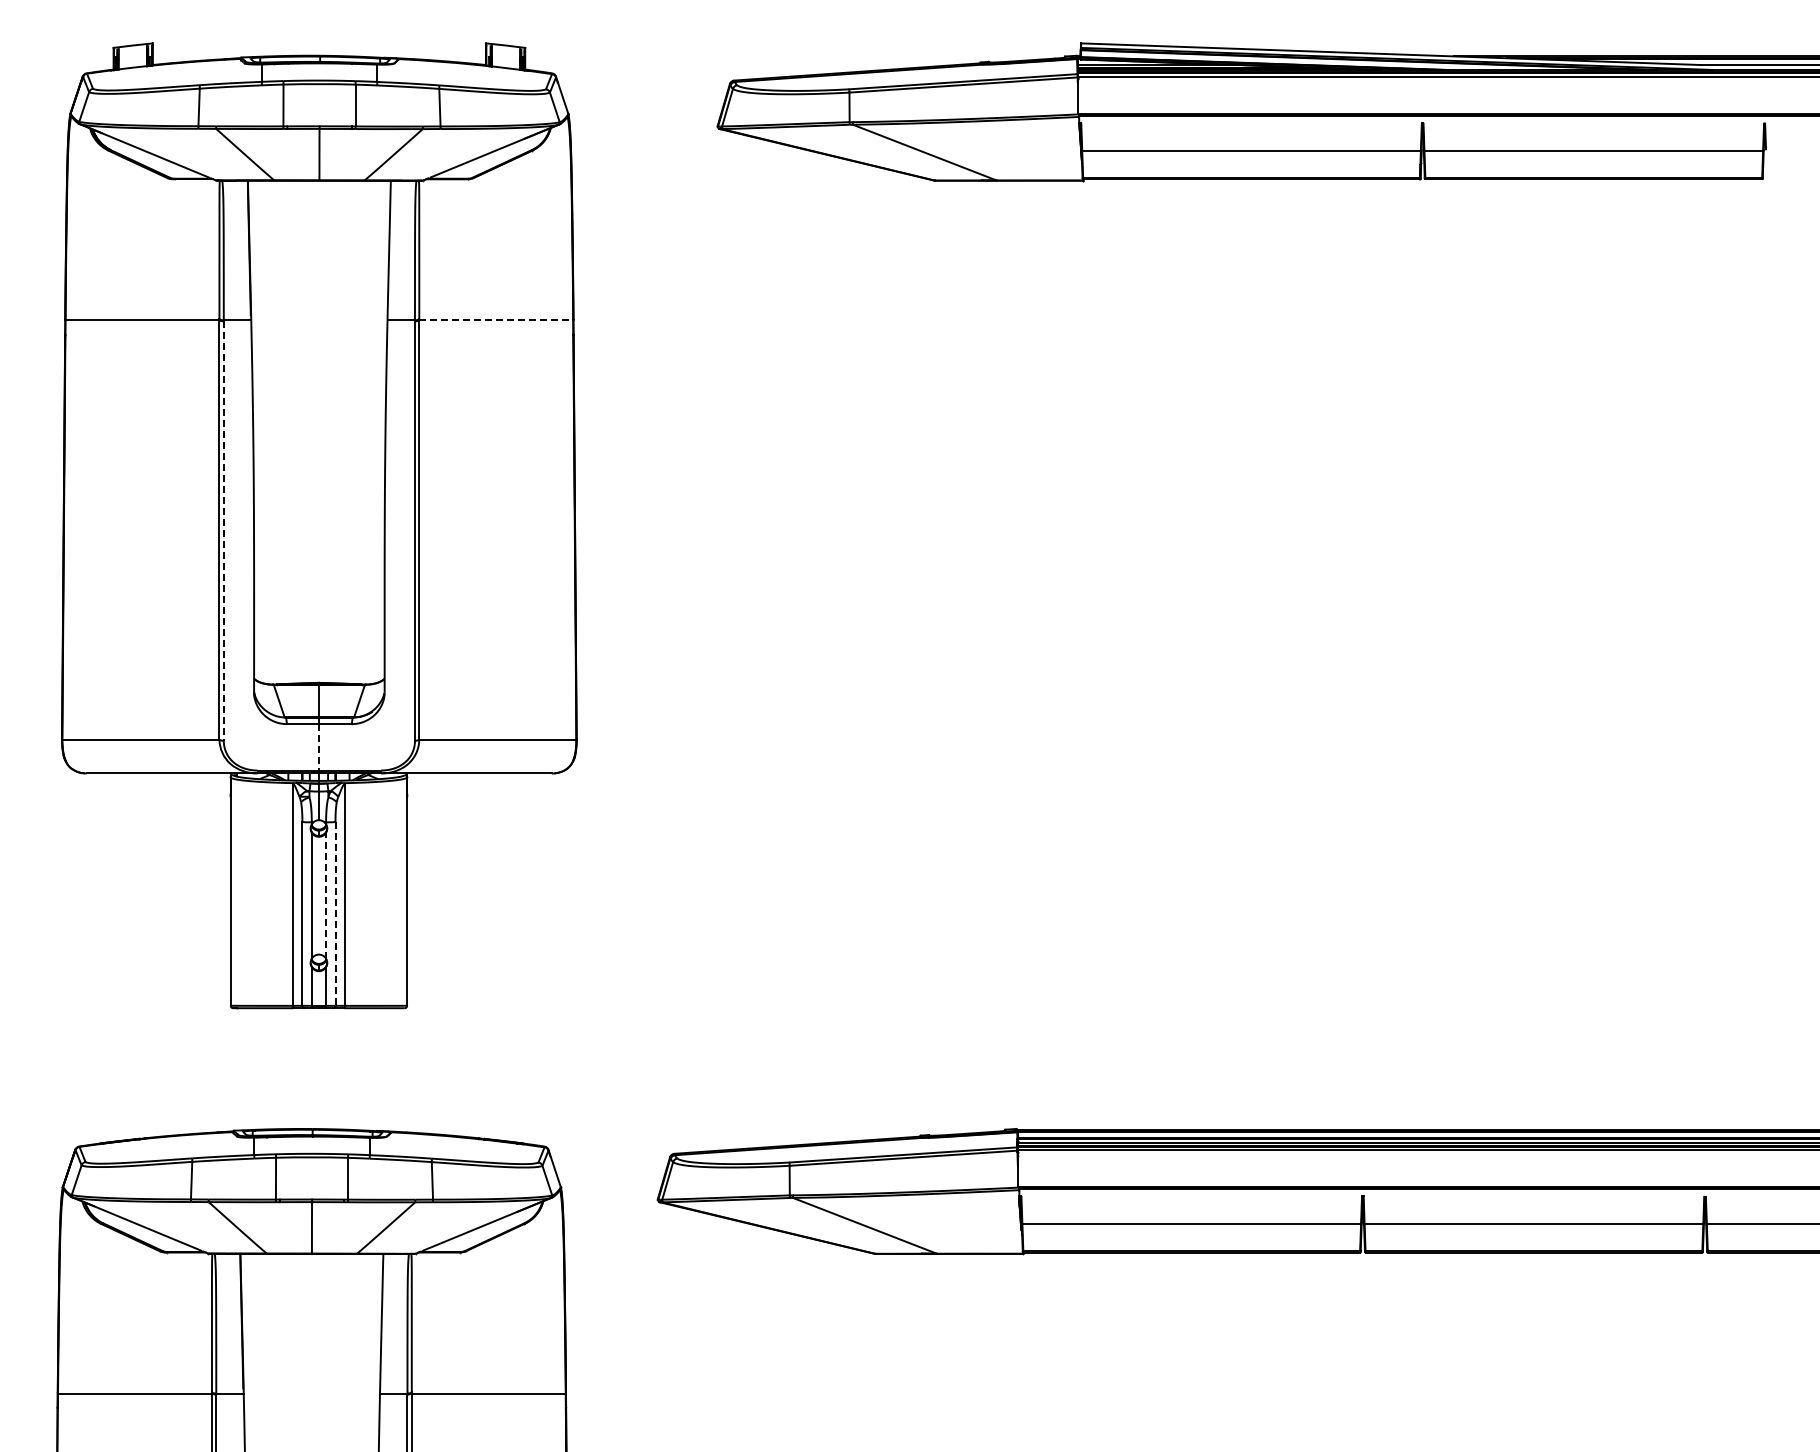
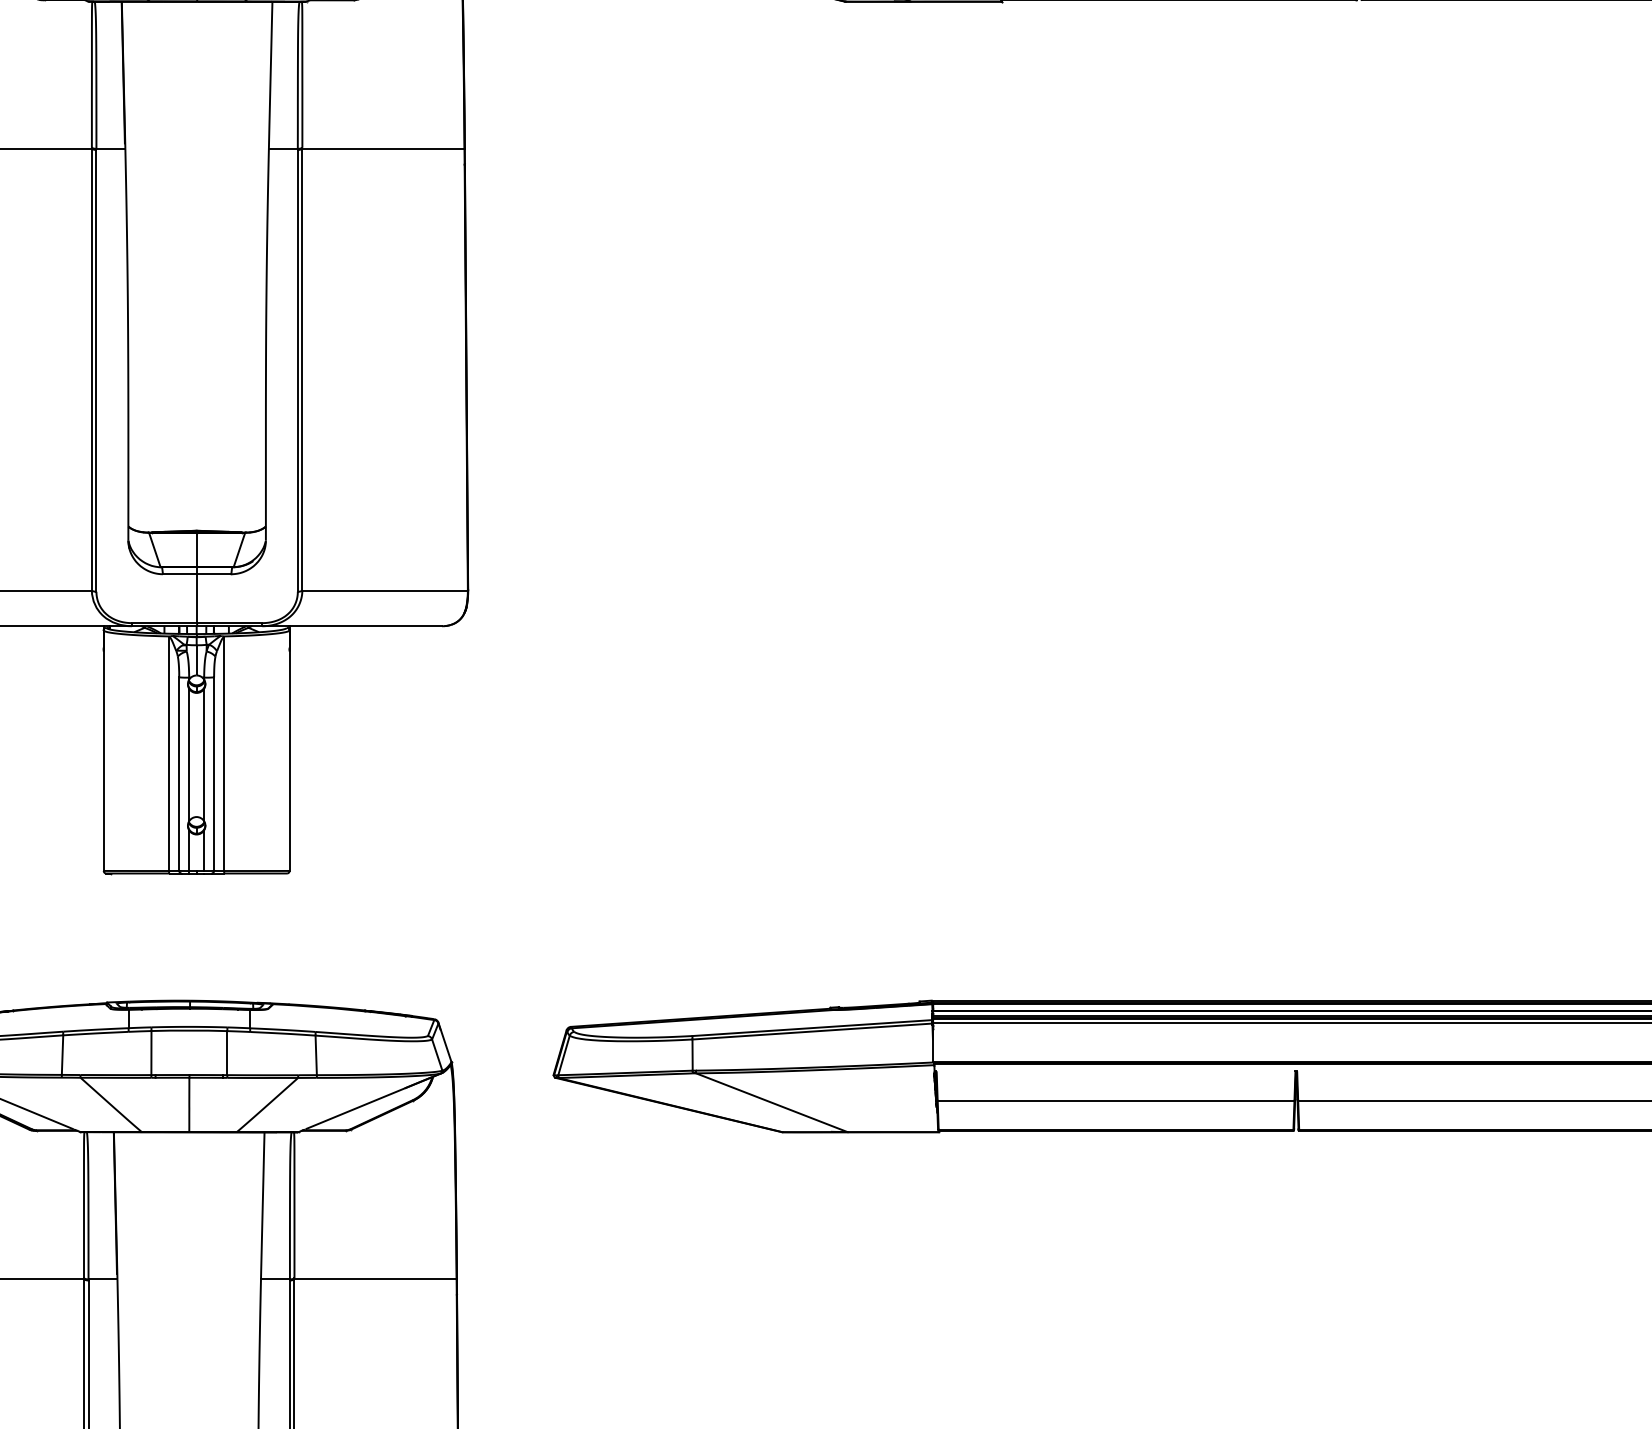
line: (496, 320) -> (383, 149), dashed -> solid
line: (223, 531) -> (96, 371), dashed -> solid
line: (319, 747) -> (197, 598), dashed -> solid
line: (326, 895) -> (204, 754), dashed -> solid
line: (335, 913) -> (214, 773), dashed -> solid

